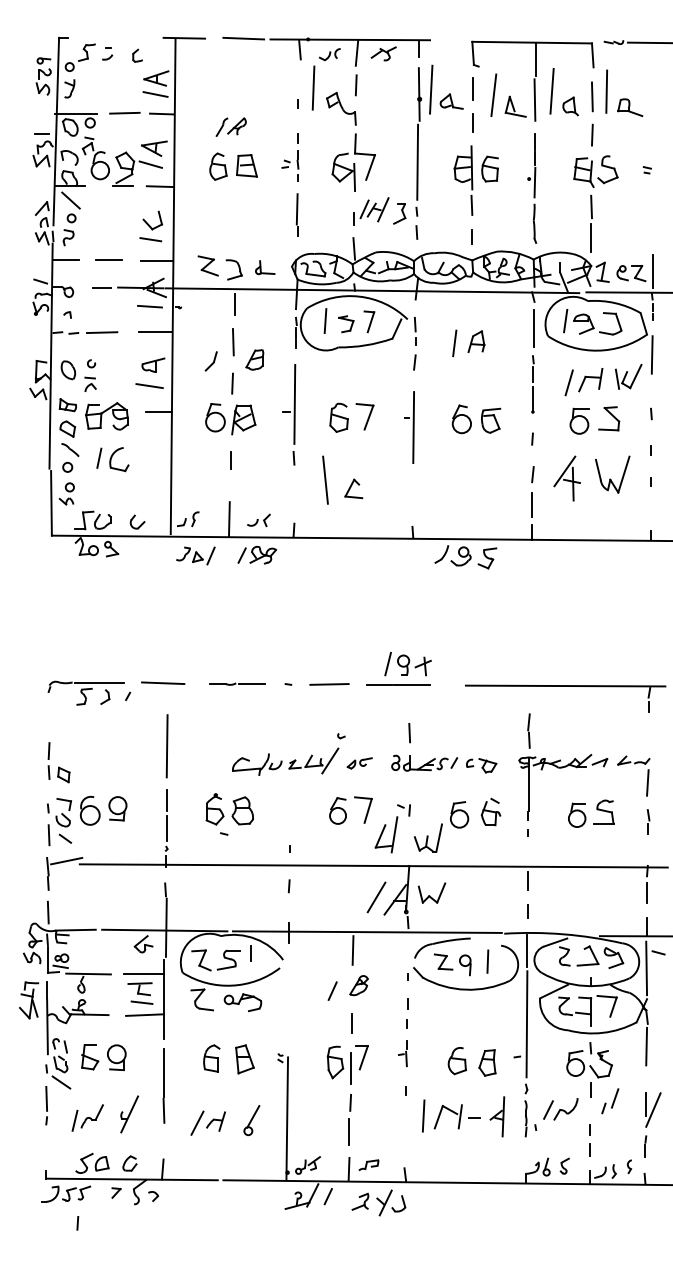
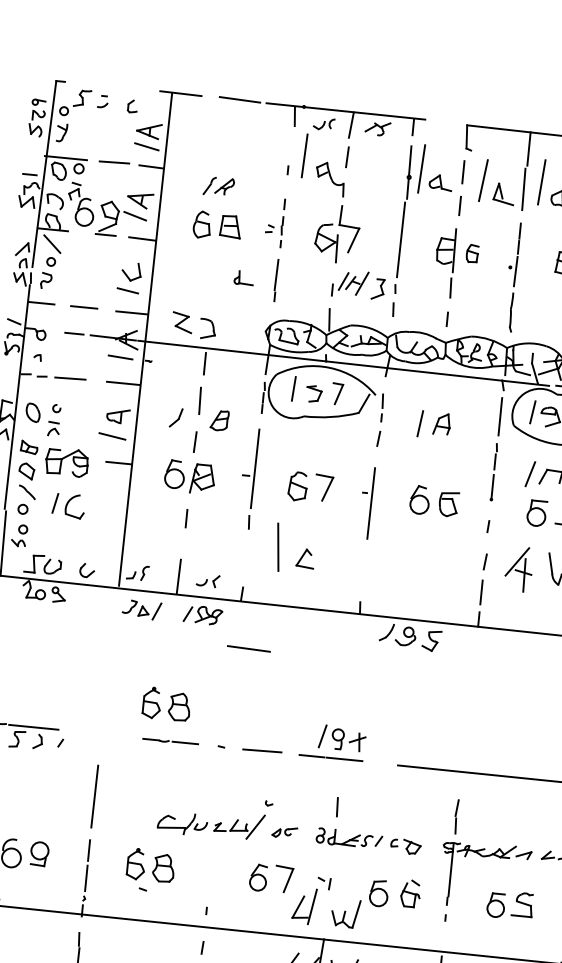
part: (489, 168) -> (471, 253), size x0.7
part: (265, 267) -> (244, 277), moved
part: (229, 647) -> (166, 704), added
line: (163, 682) -> (249, 648), moved

